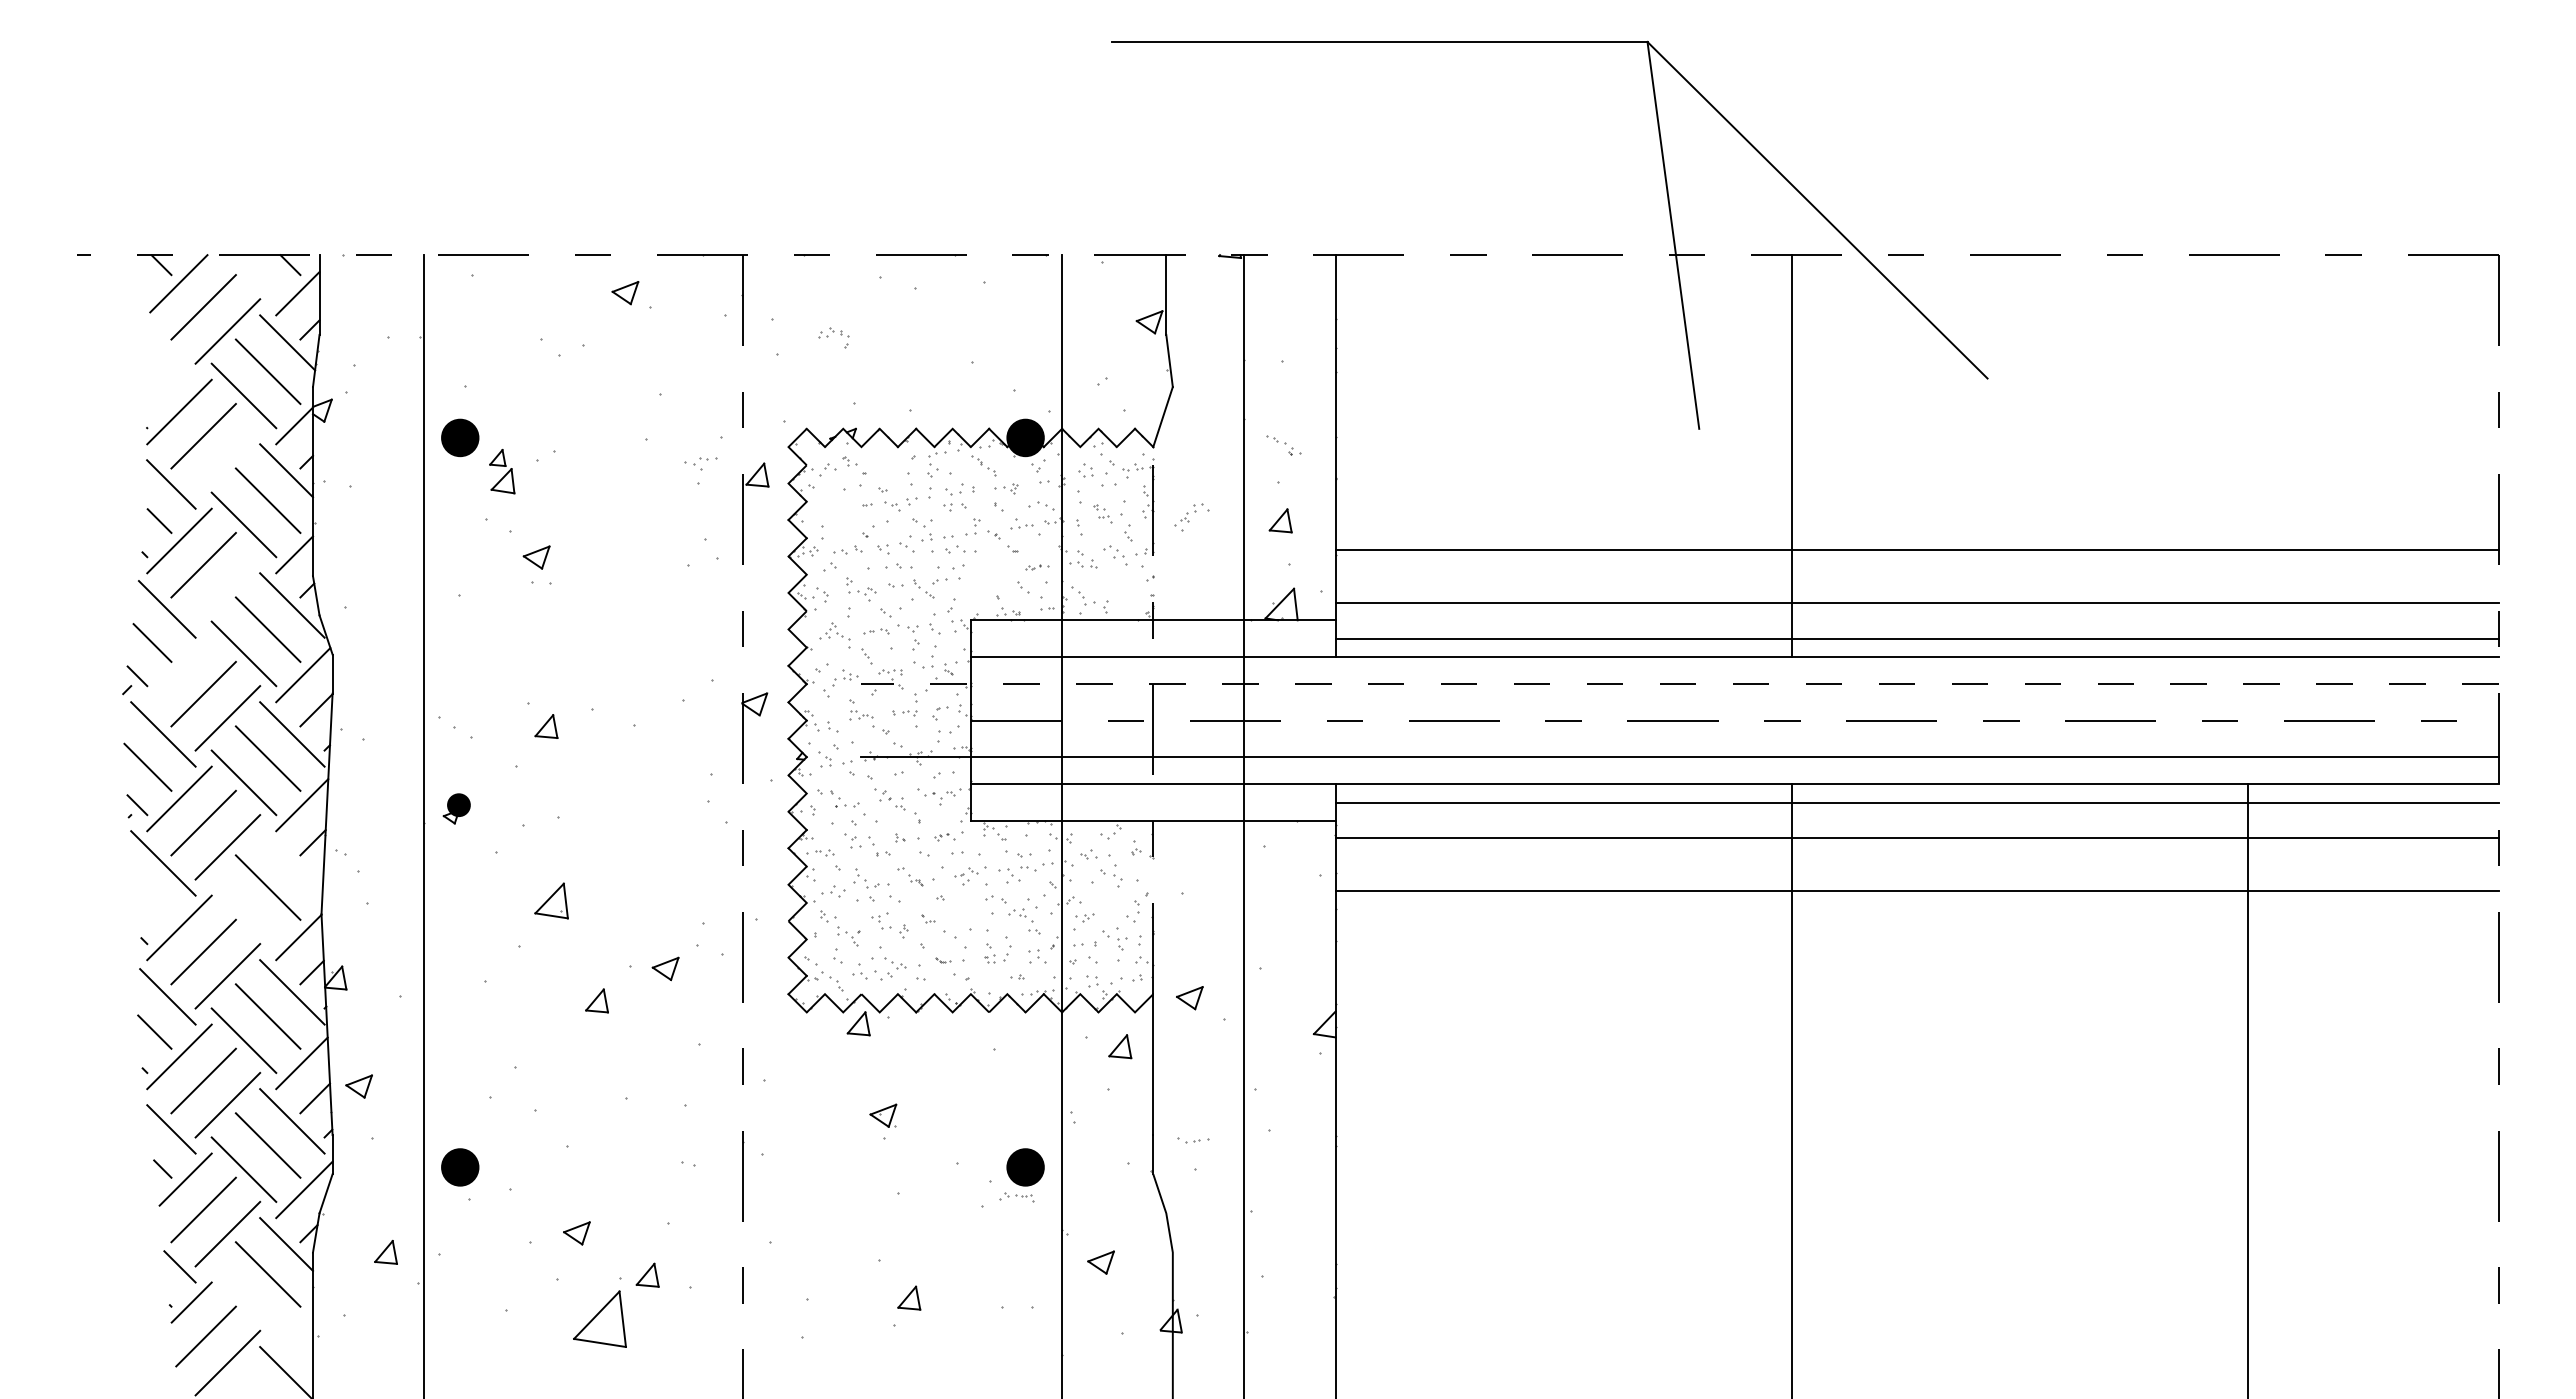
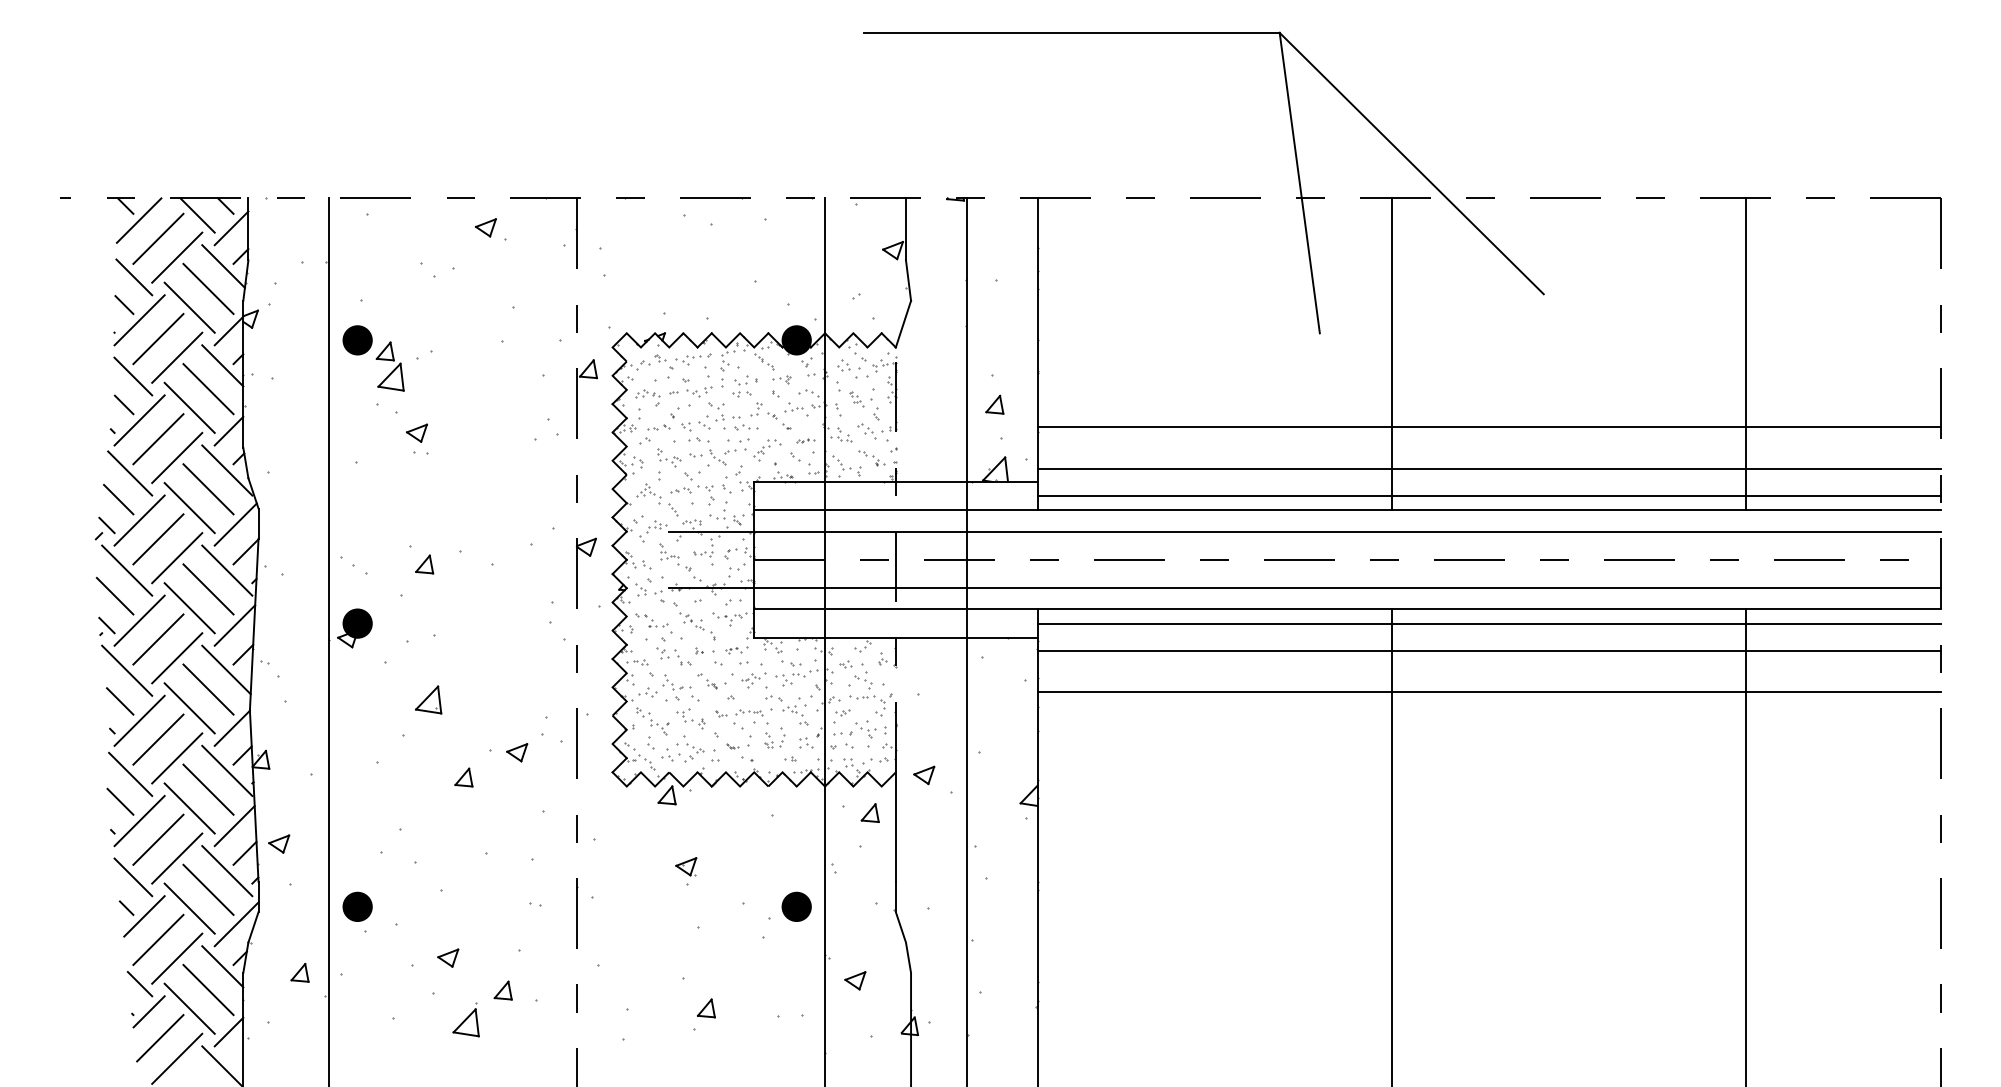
line: (254, 277) -> (197, 215), added
part: (833, 337) -> (647, 397), moved
line: (172, 356) -> (134, 277), added
line: (159, 391) -> (124, 304), added
part: (1283, 445) -> (871, 458), moved
line: (2247, 455) -> (1745, 354), added
line: (227, 460) -> (176, 357), added
part: (700, 463) -> (687, 360), moved
part: (502, 471) -> (390, 366), size x1.43
part: (1191, 517) -> (766, 450), moved
line: (227, 589) -> (176, 458), added
line: (179, 669) -> (139, 520), added
line: (1680, 684) -> (1305, 531), dashed -> solid
part: (456, 808) -> (354, 628), size x1.67
line: (291, 862) -> (226, 670), added
line: (154, 902) -> (120, 701), added
line: (243, 911) -> (189, 708), added
part: (1193, 1140) -> (862, 697), moved
part: (1016, 1197) -> (749, 712), moved
line: (243, 1298) -> (189, 1008), added
part: (599, 1312) -> (465, 1019), size x0.62
line: (294, 1328) -> (228, 1031), added

